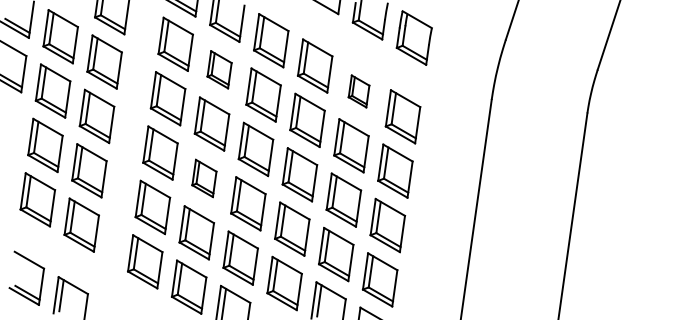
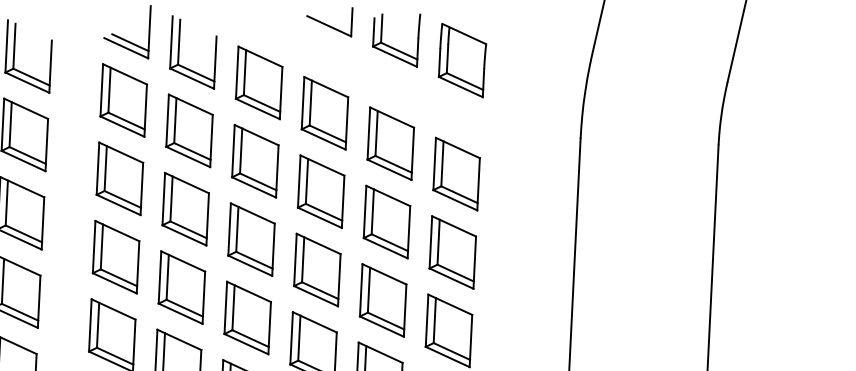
part: (219, 69) -> (189, 130), size x1.43
part: (358, 91) -> (389, 143), size x1.67
part: (204, 178) -> (182, 287), size x1.43

